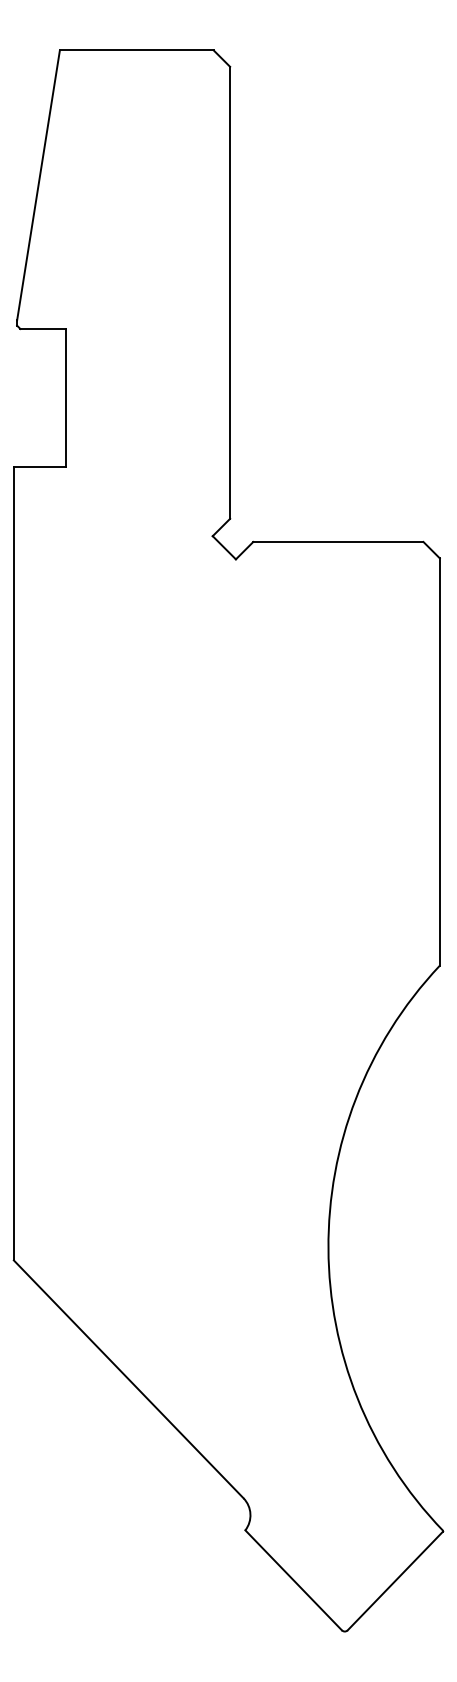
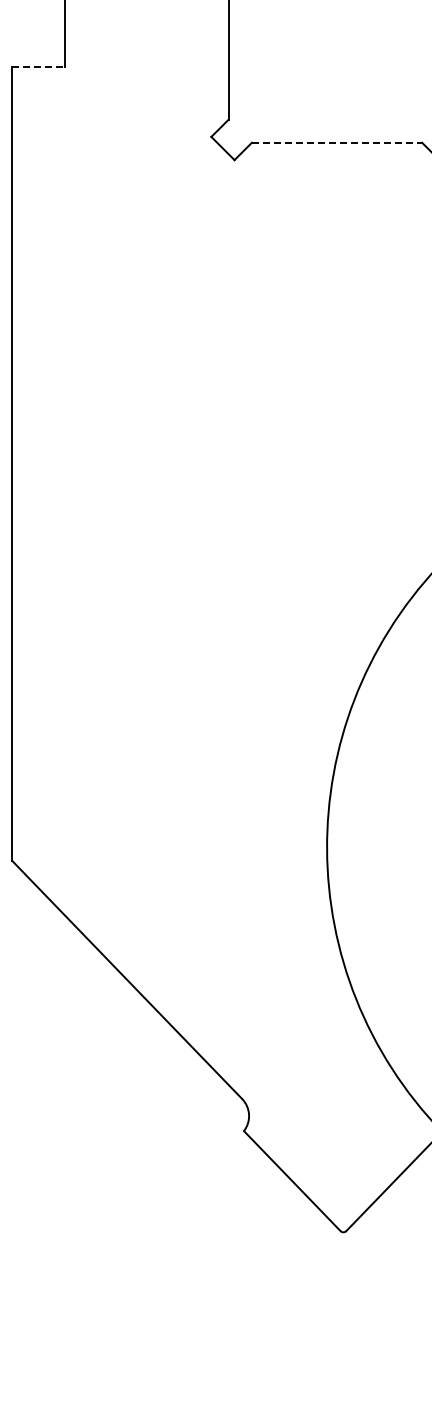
line: (40, 466) -> (39, 67), solid -> dashed
line: (338, 541) -> (337, 142), solid -> dashed

